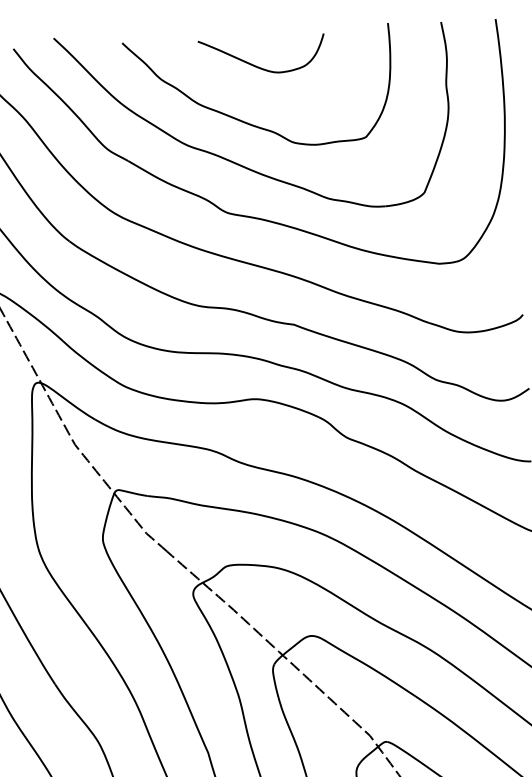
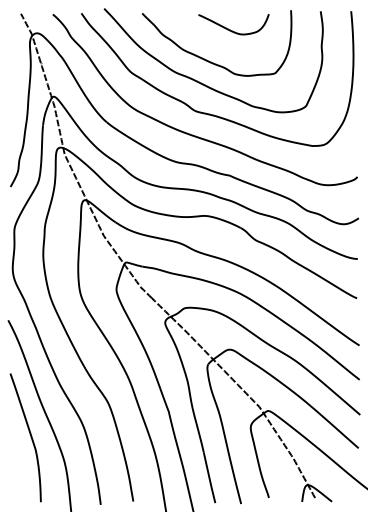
curve: (256, 64) -> (230, 29), moved

